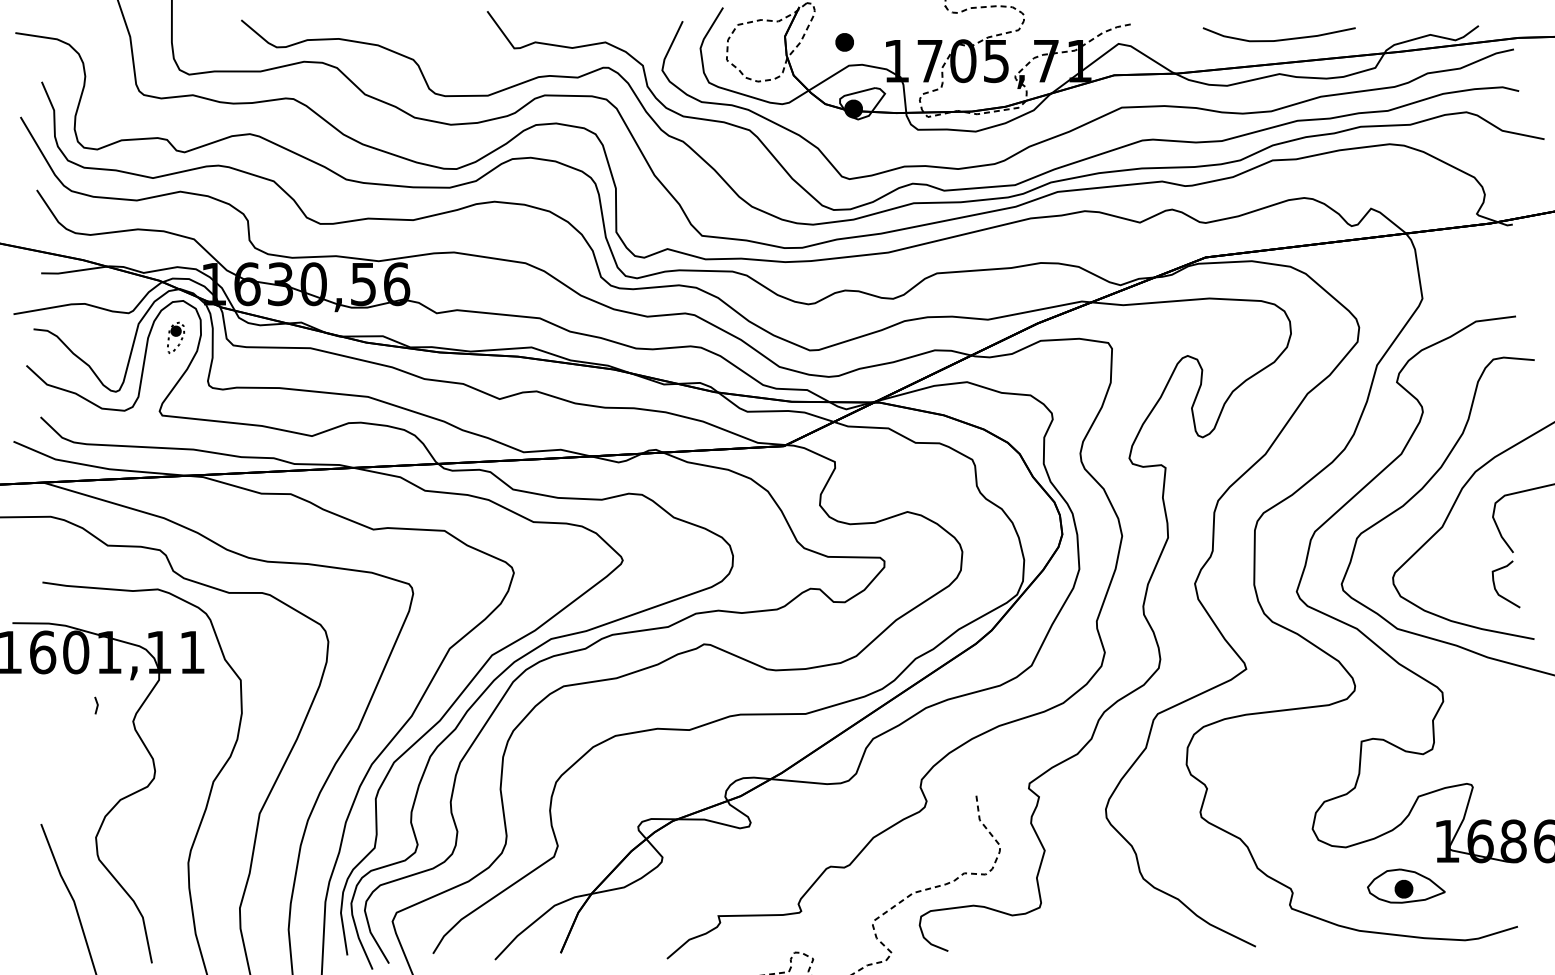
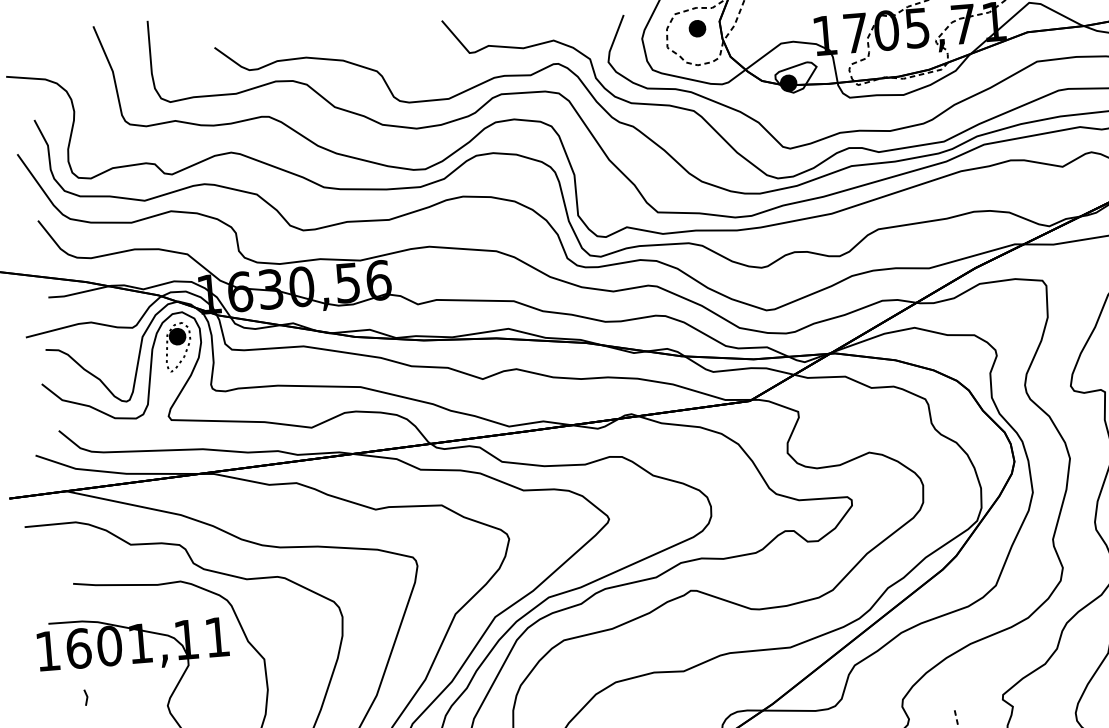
part: (844, 42) -> (697, 28), moved
part: (175, 337) -> (177, 346), size x1.67
line: (96, 705) -> (86, 697), moved

